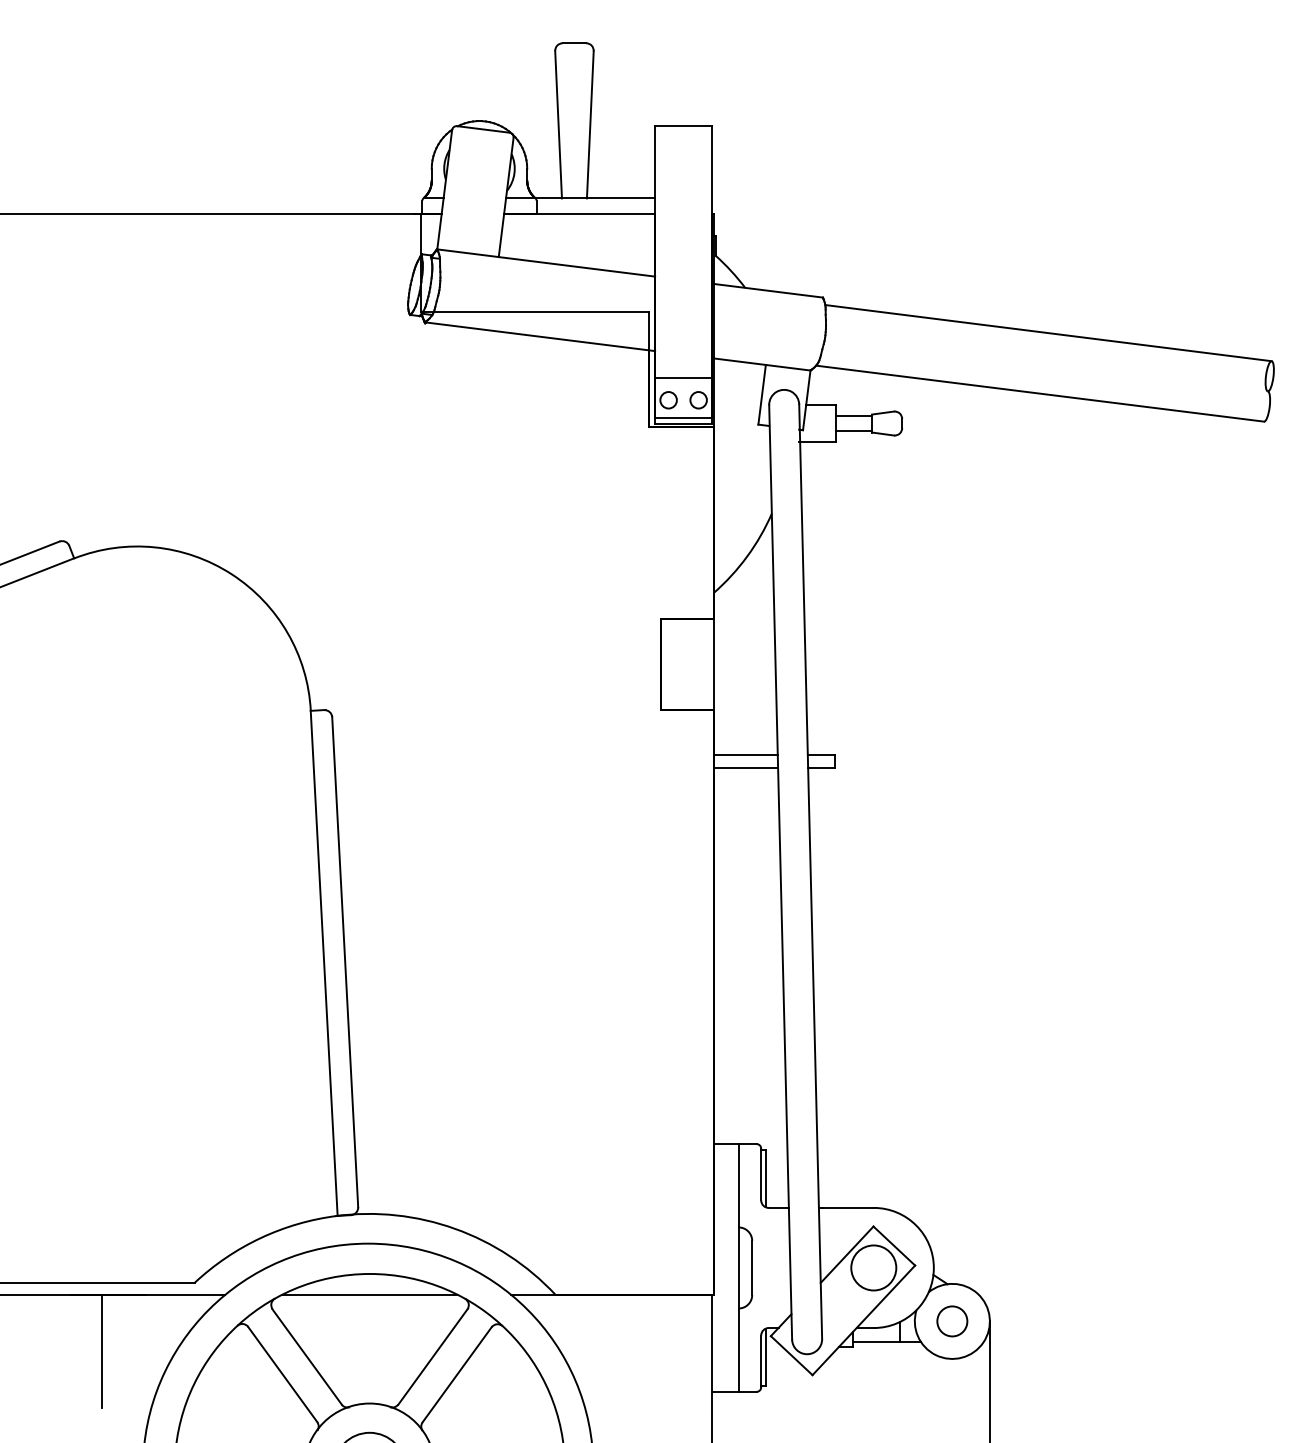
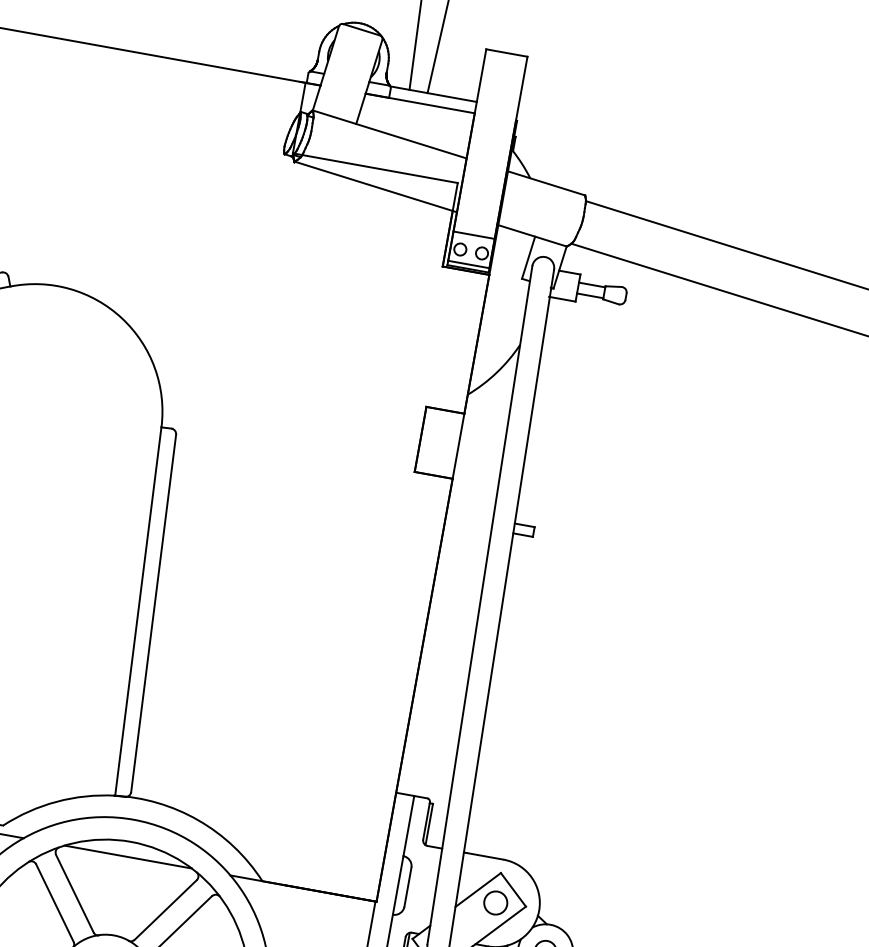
line: (745, 754) -> (469, 515), removed
line: (745, 768) -> (468, 525), removed
circle: (873, 1267) -> (495, 902), size x0.7

